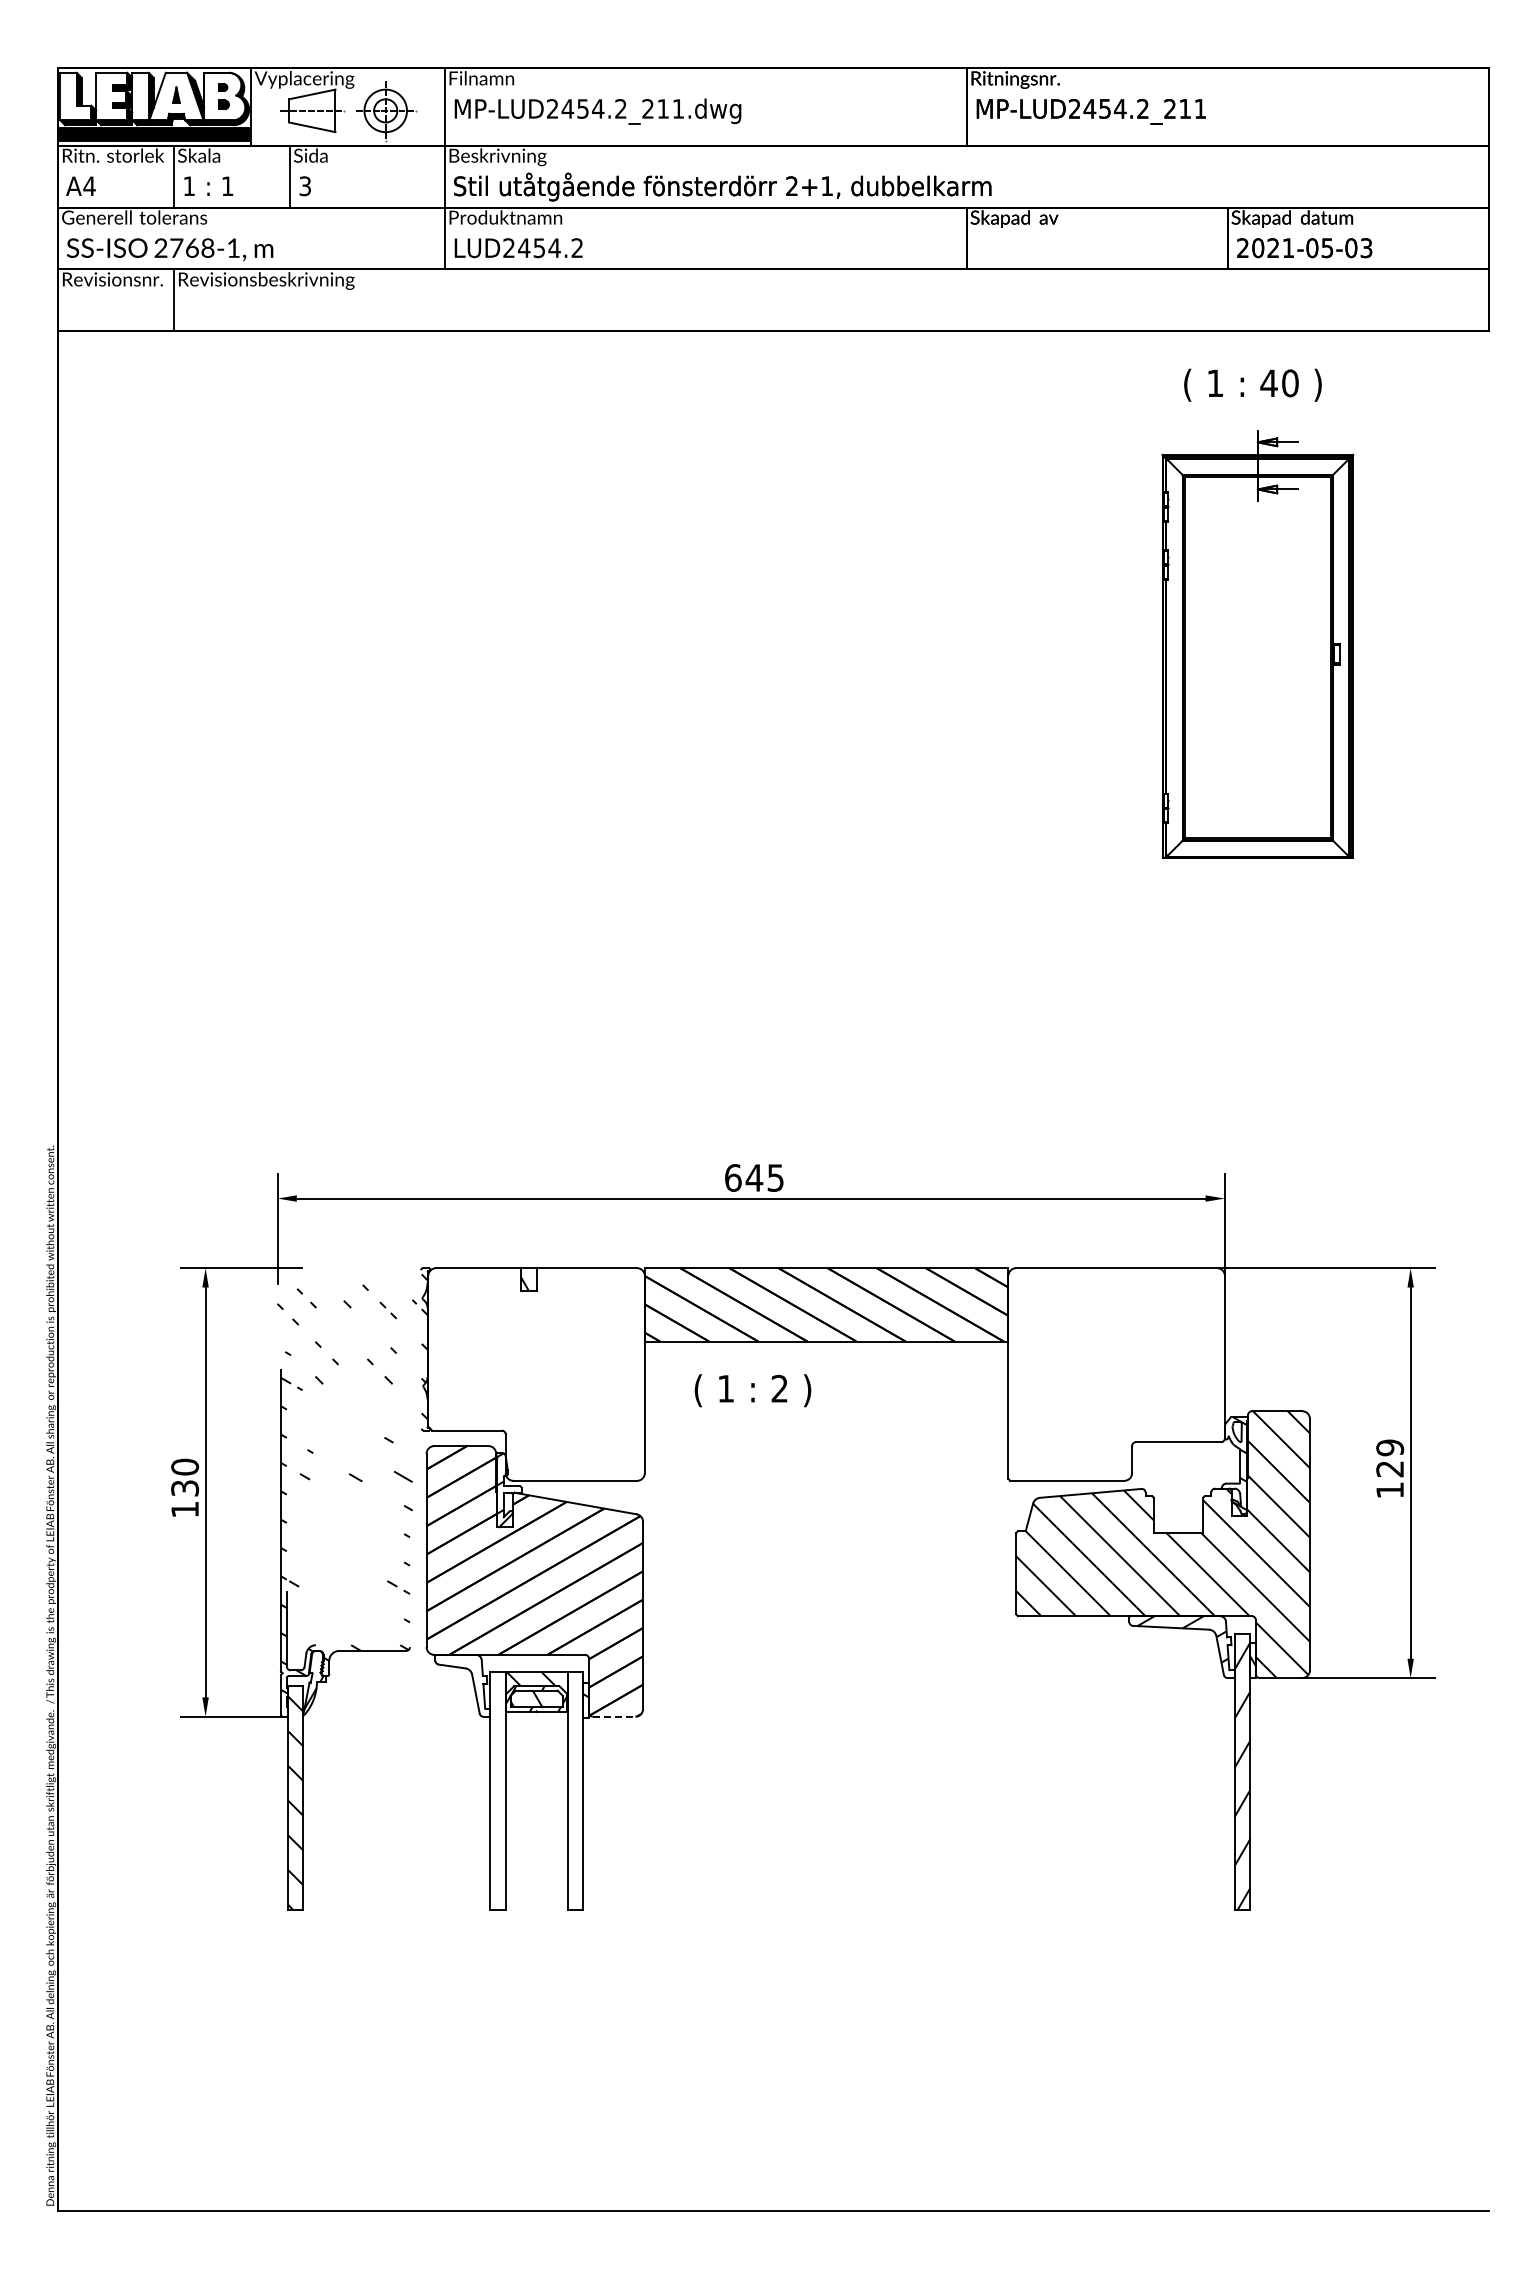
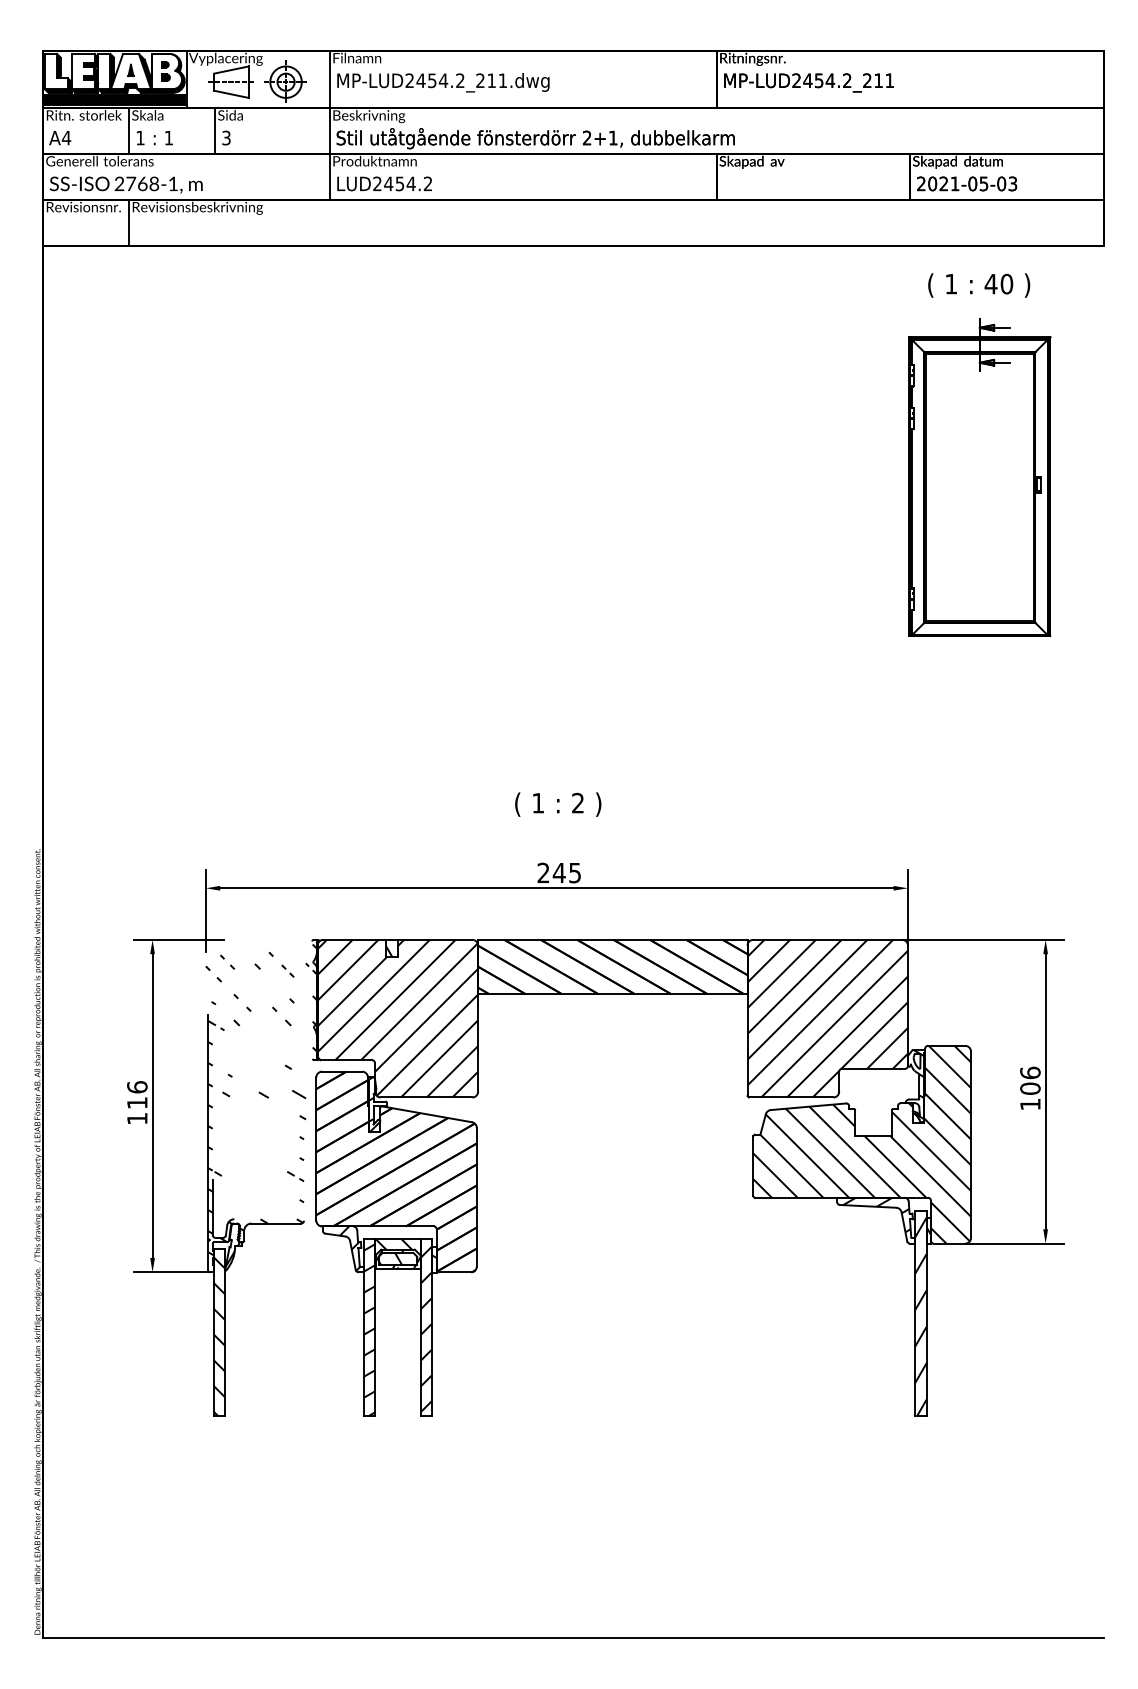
text: (1252, 384) -> (978, 284), moved
part: (1257, 644) -> (979, 477), moved
text: (733, 1177) -> (543, 872), 645 -> 245
hatch: (536, 1374) -> (397, 1018), added
hatch: (1116, 1374) -> (827, 1018), added
text: (752, 1390) -> (557, 804), moved
text: (1390, 1458) -> (1030, 1080), 129 -> 106
text: (185, 1477) -> (137, 1094), 130 -> 116
hatch: (460, 1684) -> (341, 1248), added
line: (614, 1716) -> (455, 1272), dashed -> solid
hatch: (575, 1793) -> (426, 1329), added
hatch: (497, 1794) -> (368, 1329), added

